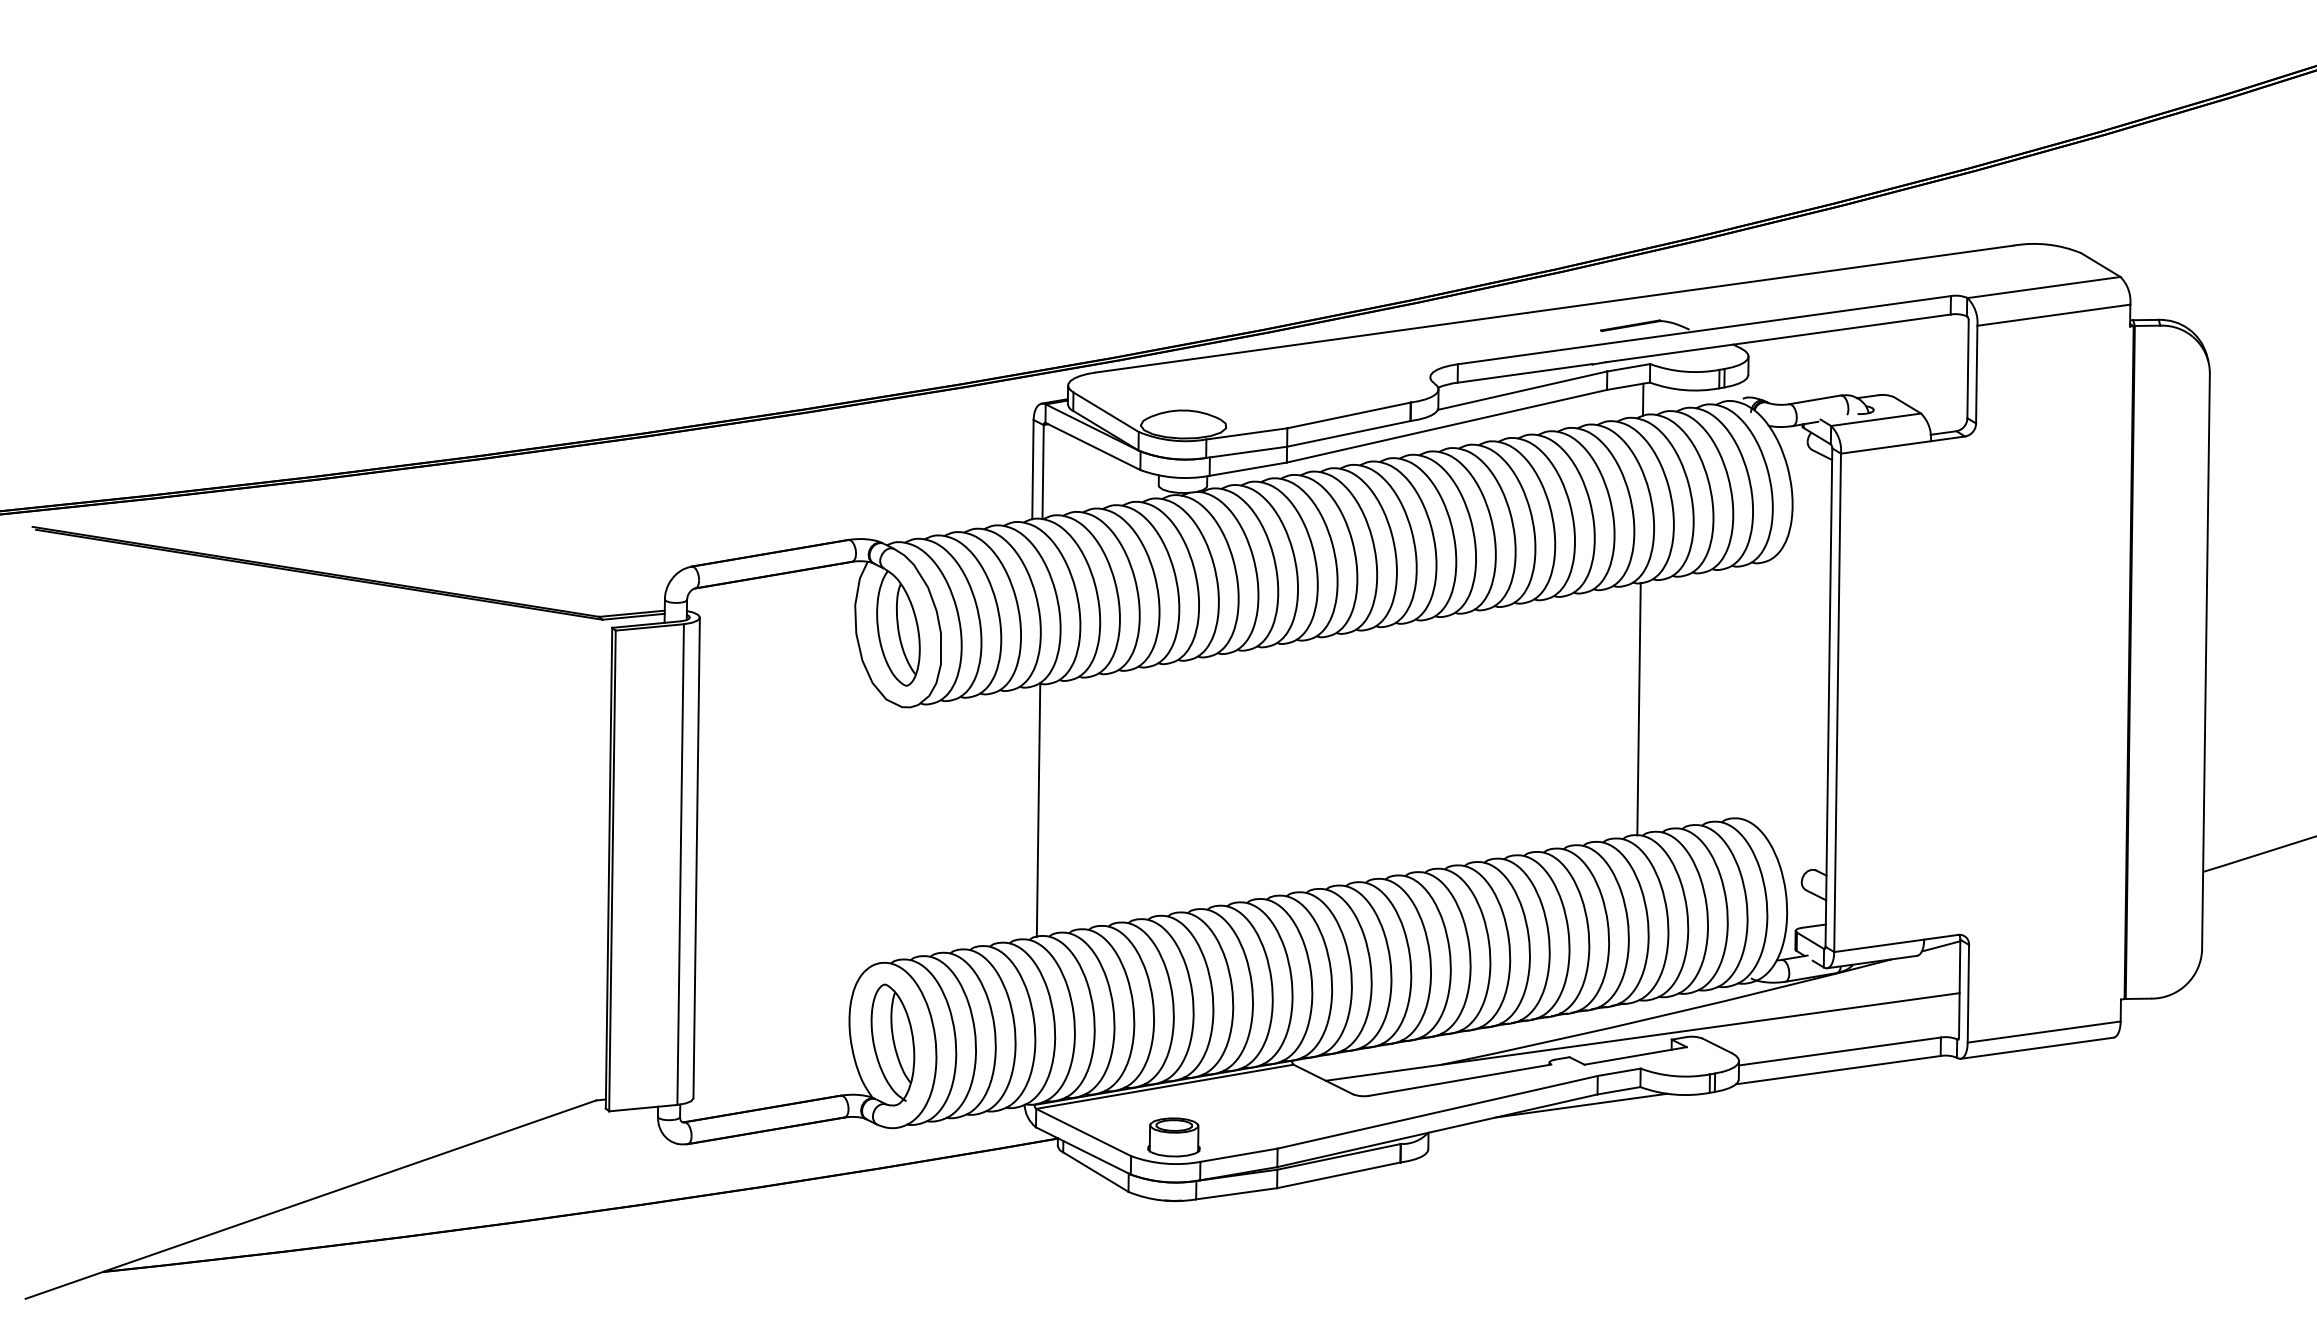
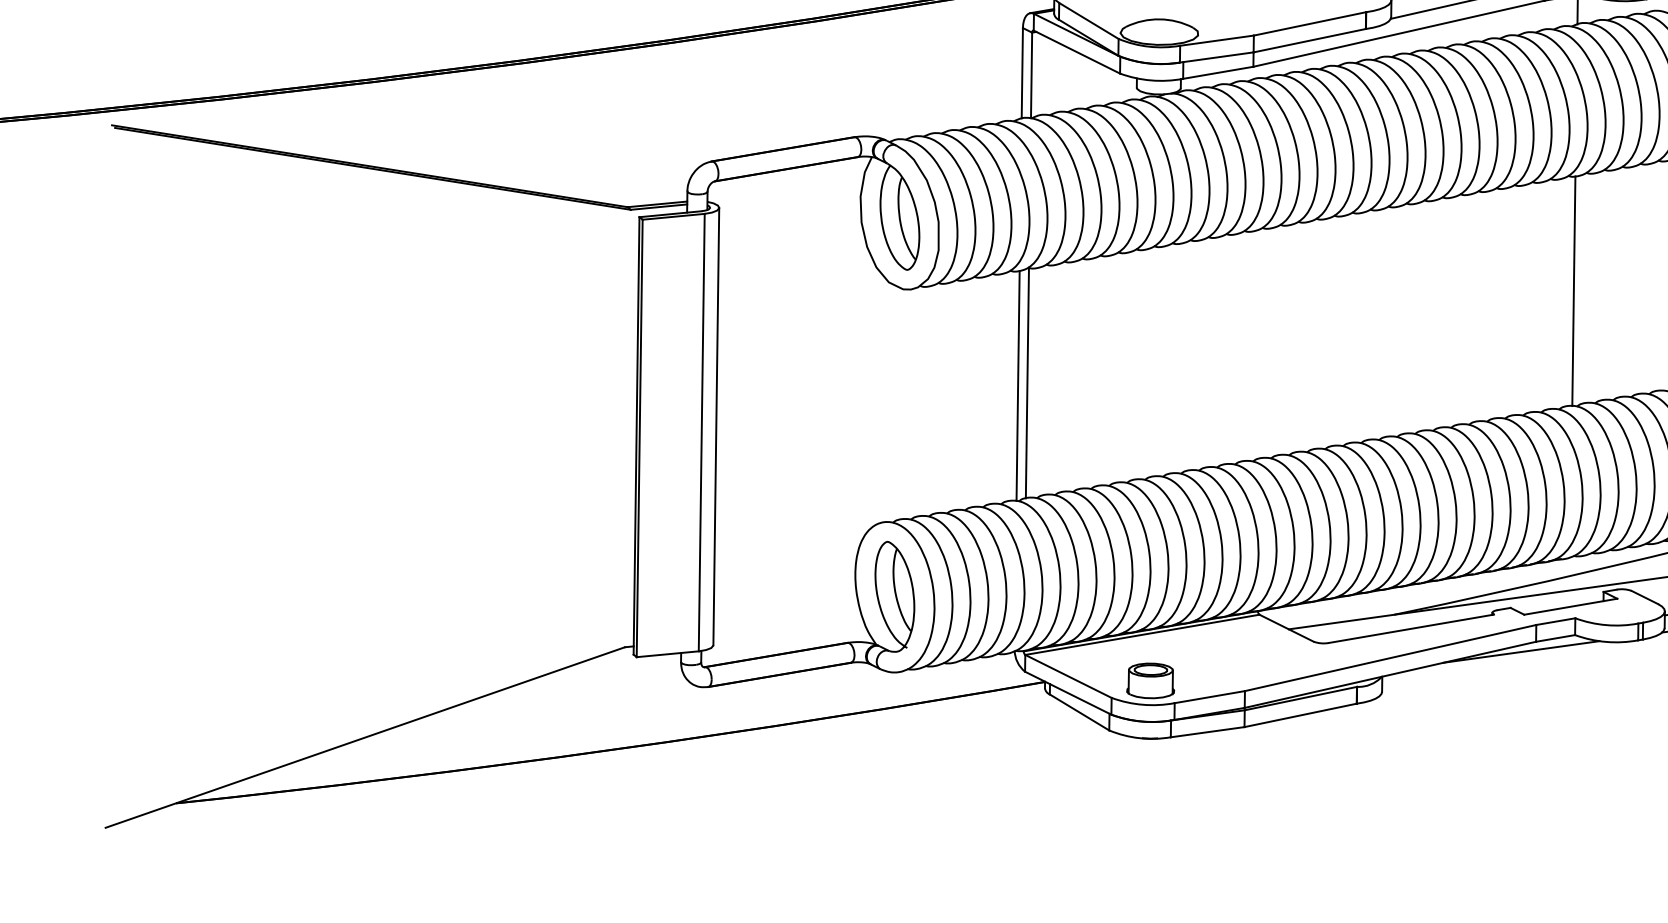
line: (1028, 812) -> (1018, 385), added

